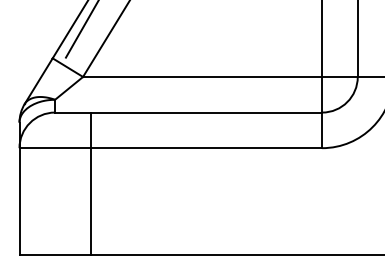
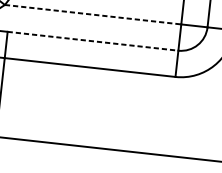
line: (202, 76) -> (93, 14), solid -> dashed
line: (206, 112) -> (93, 41), solid -> dashed

